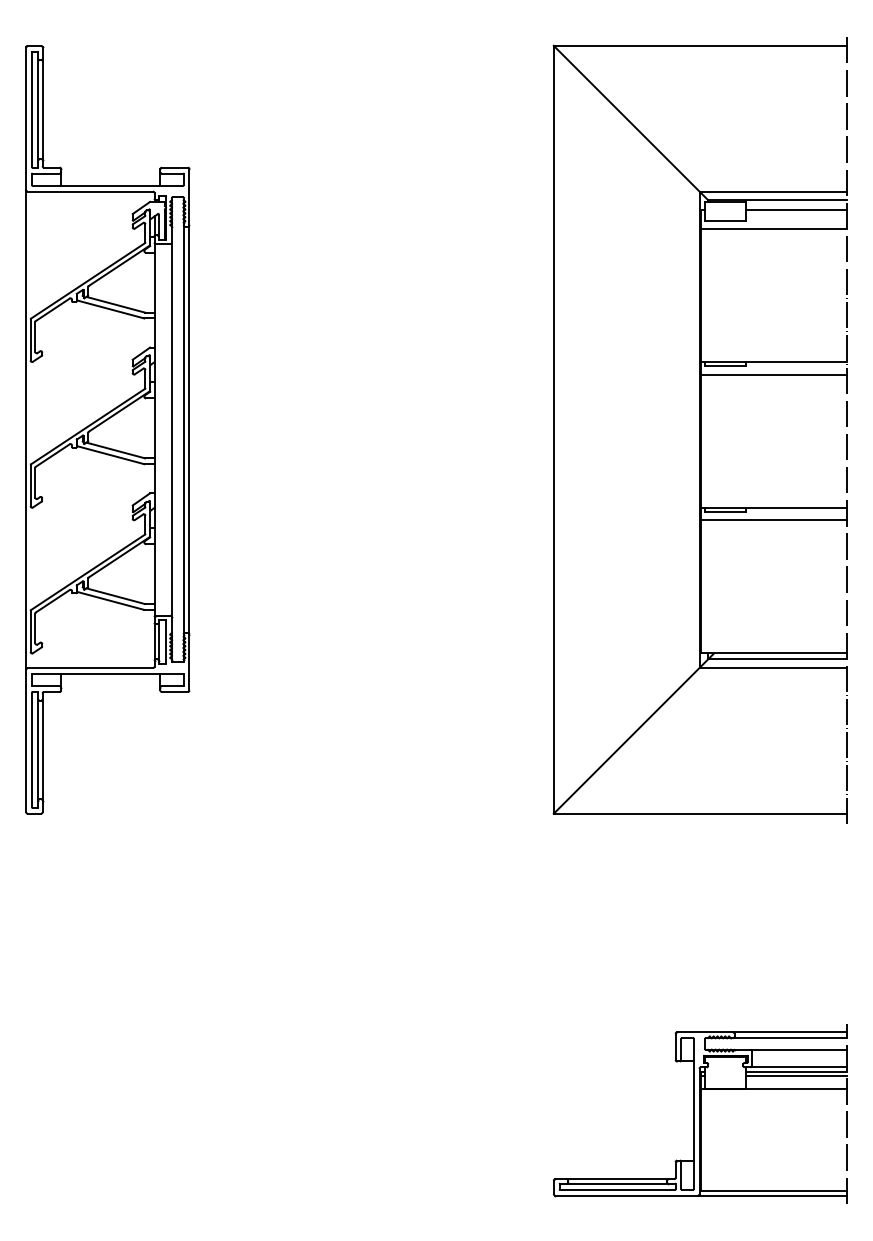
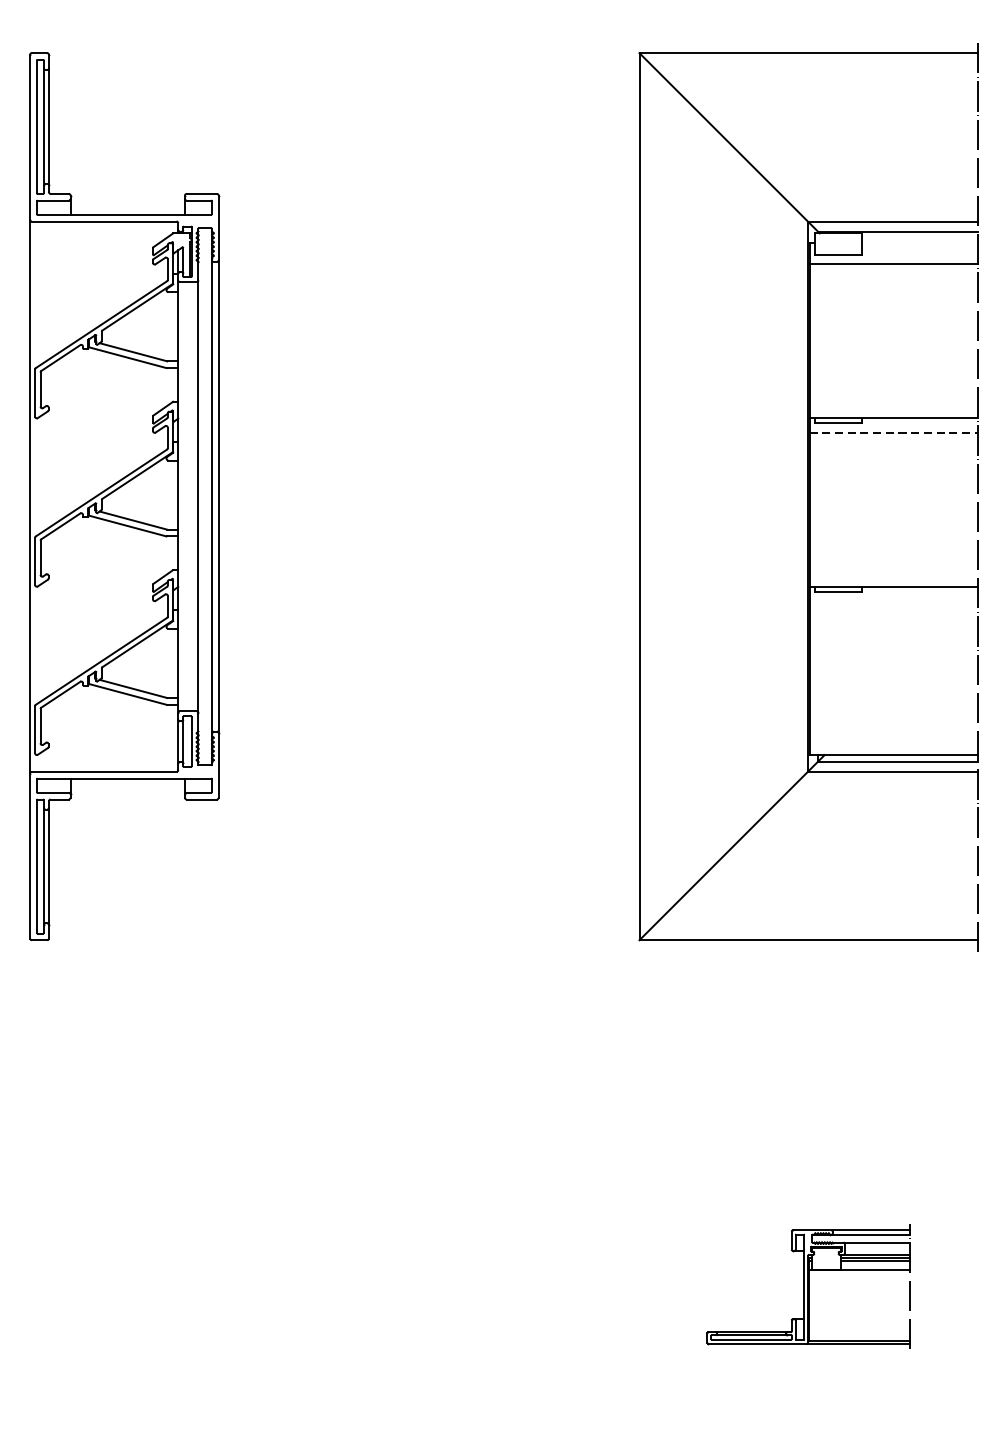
line: (796, 210) -> (919, 243), removed
line: (773, 374) -> (893, 432), solid -> dashed
line: (773, 520) -> (893, 601), removed
part: (700, 1113) -> (808, 1286), size x0.6

